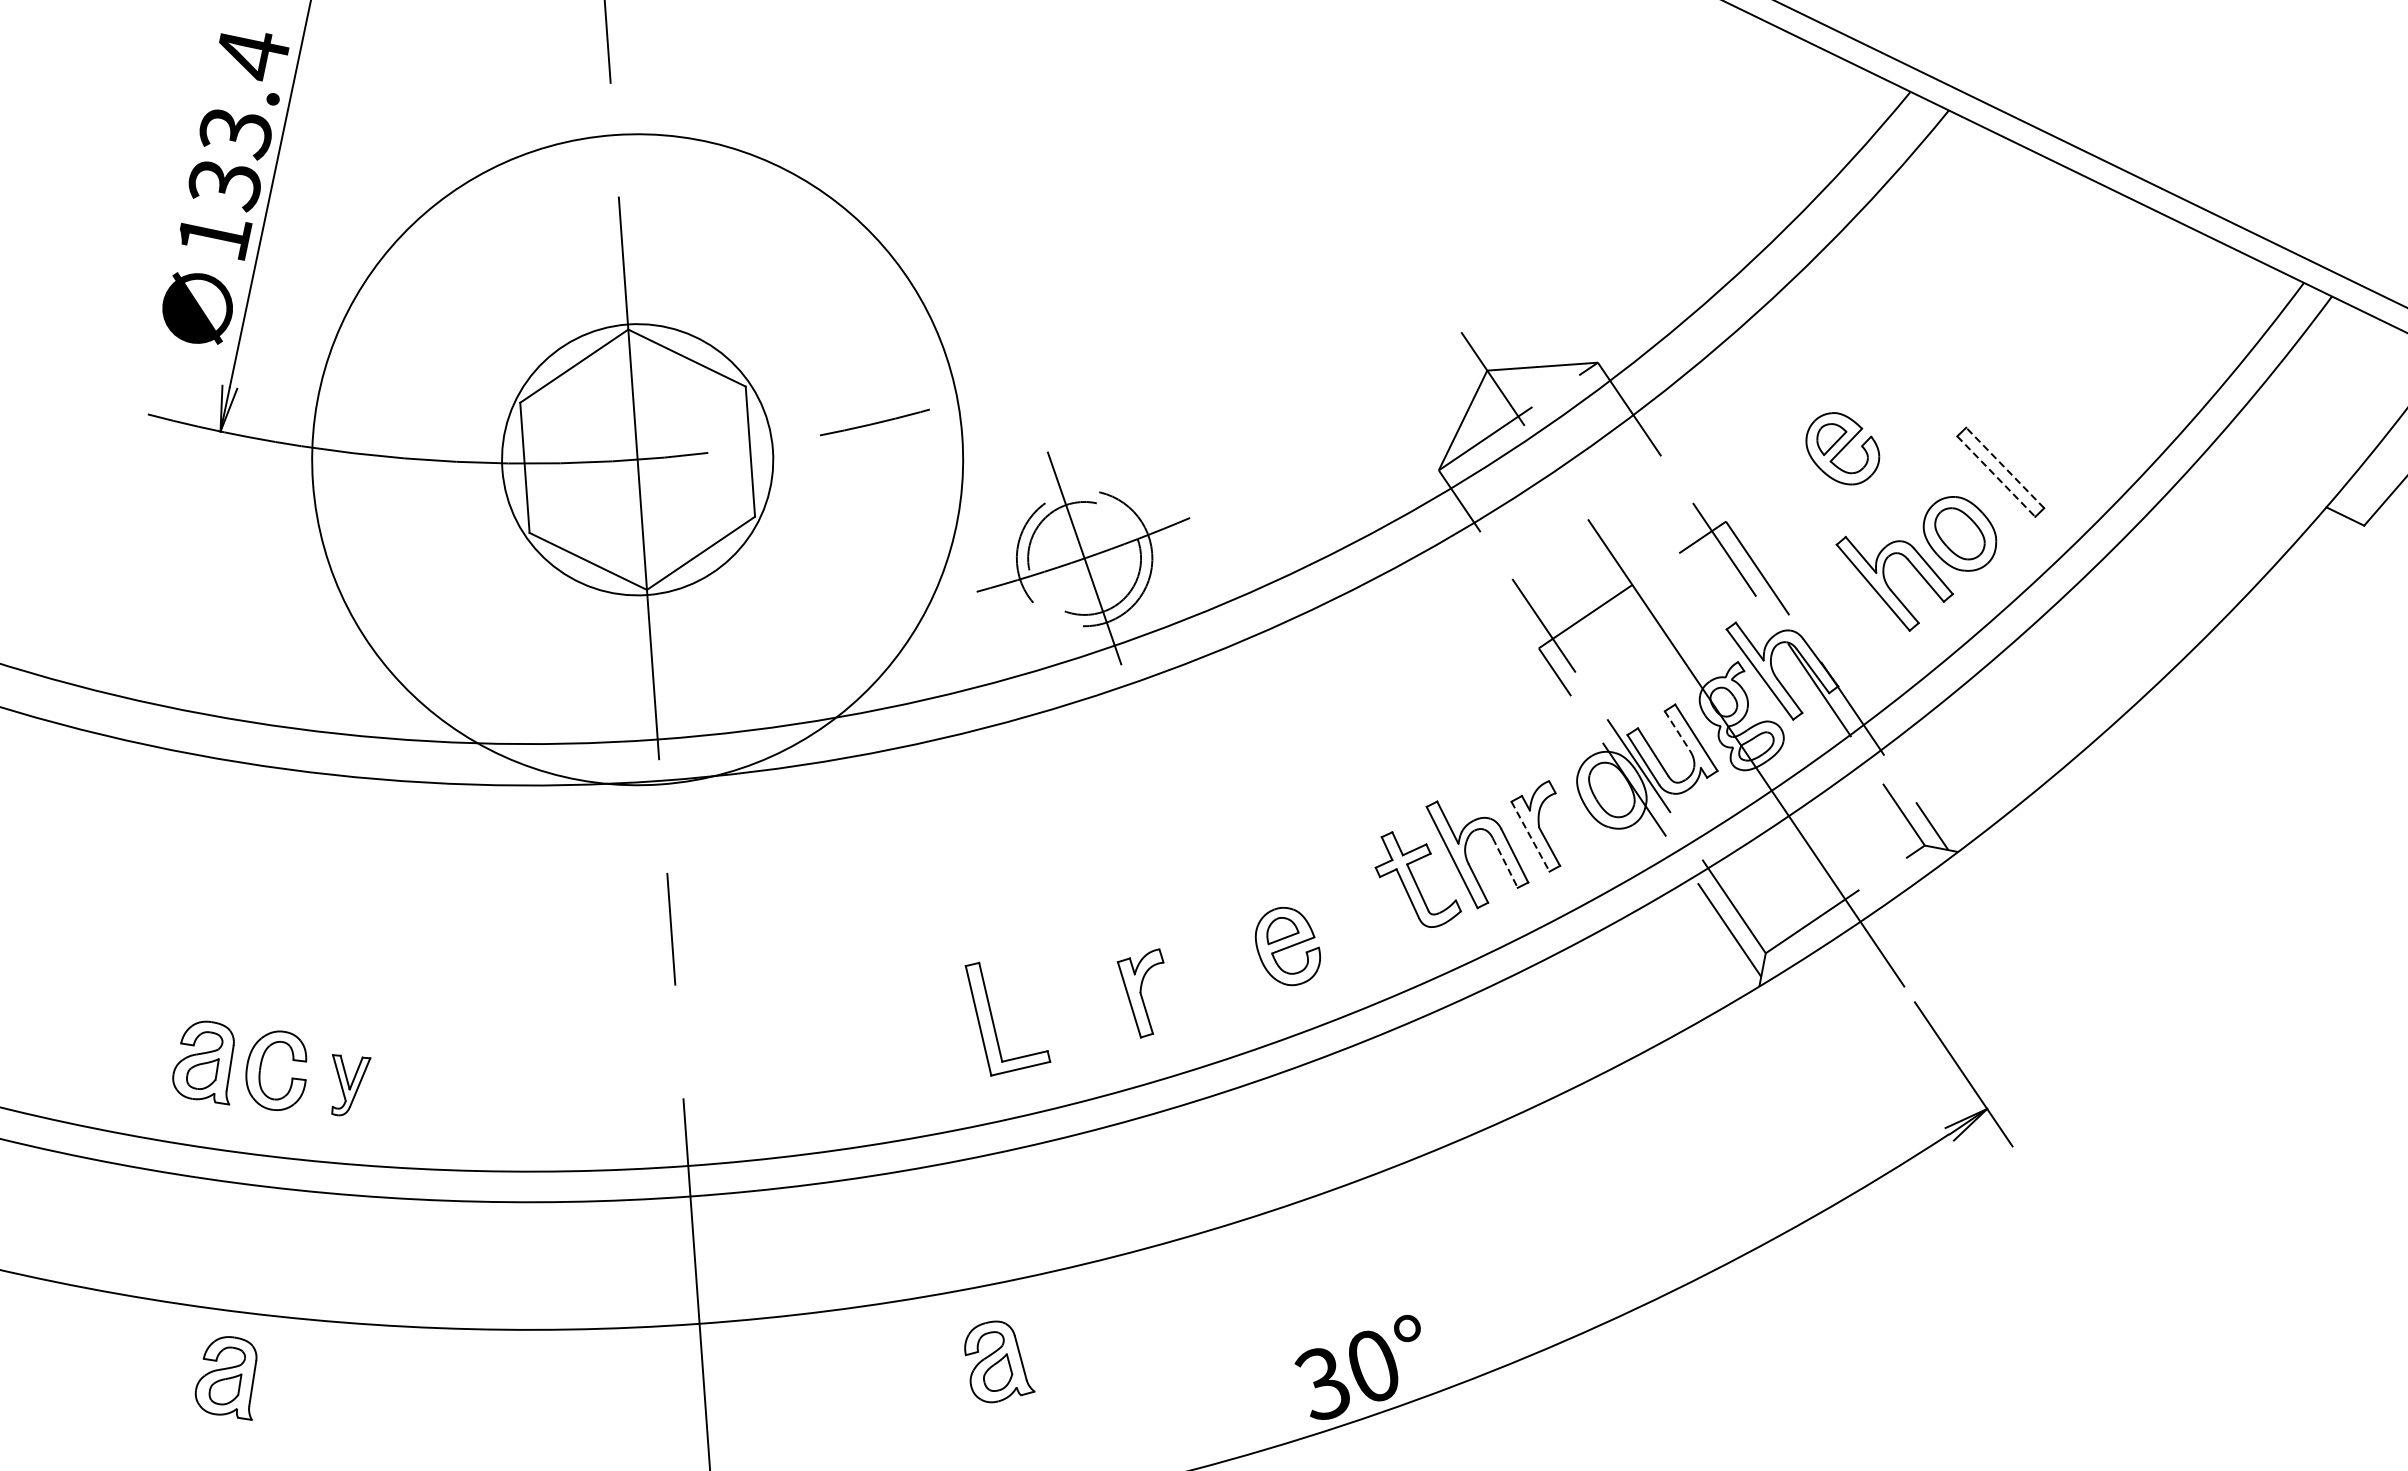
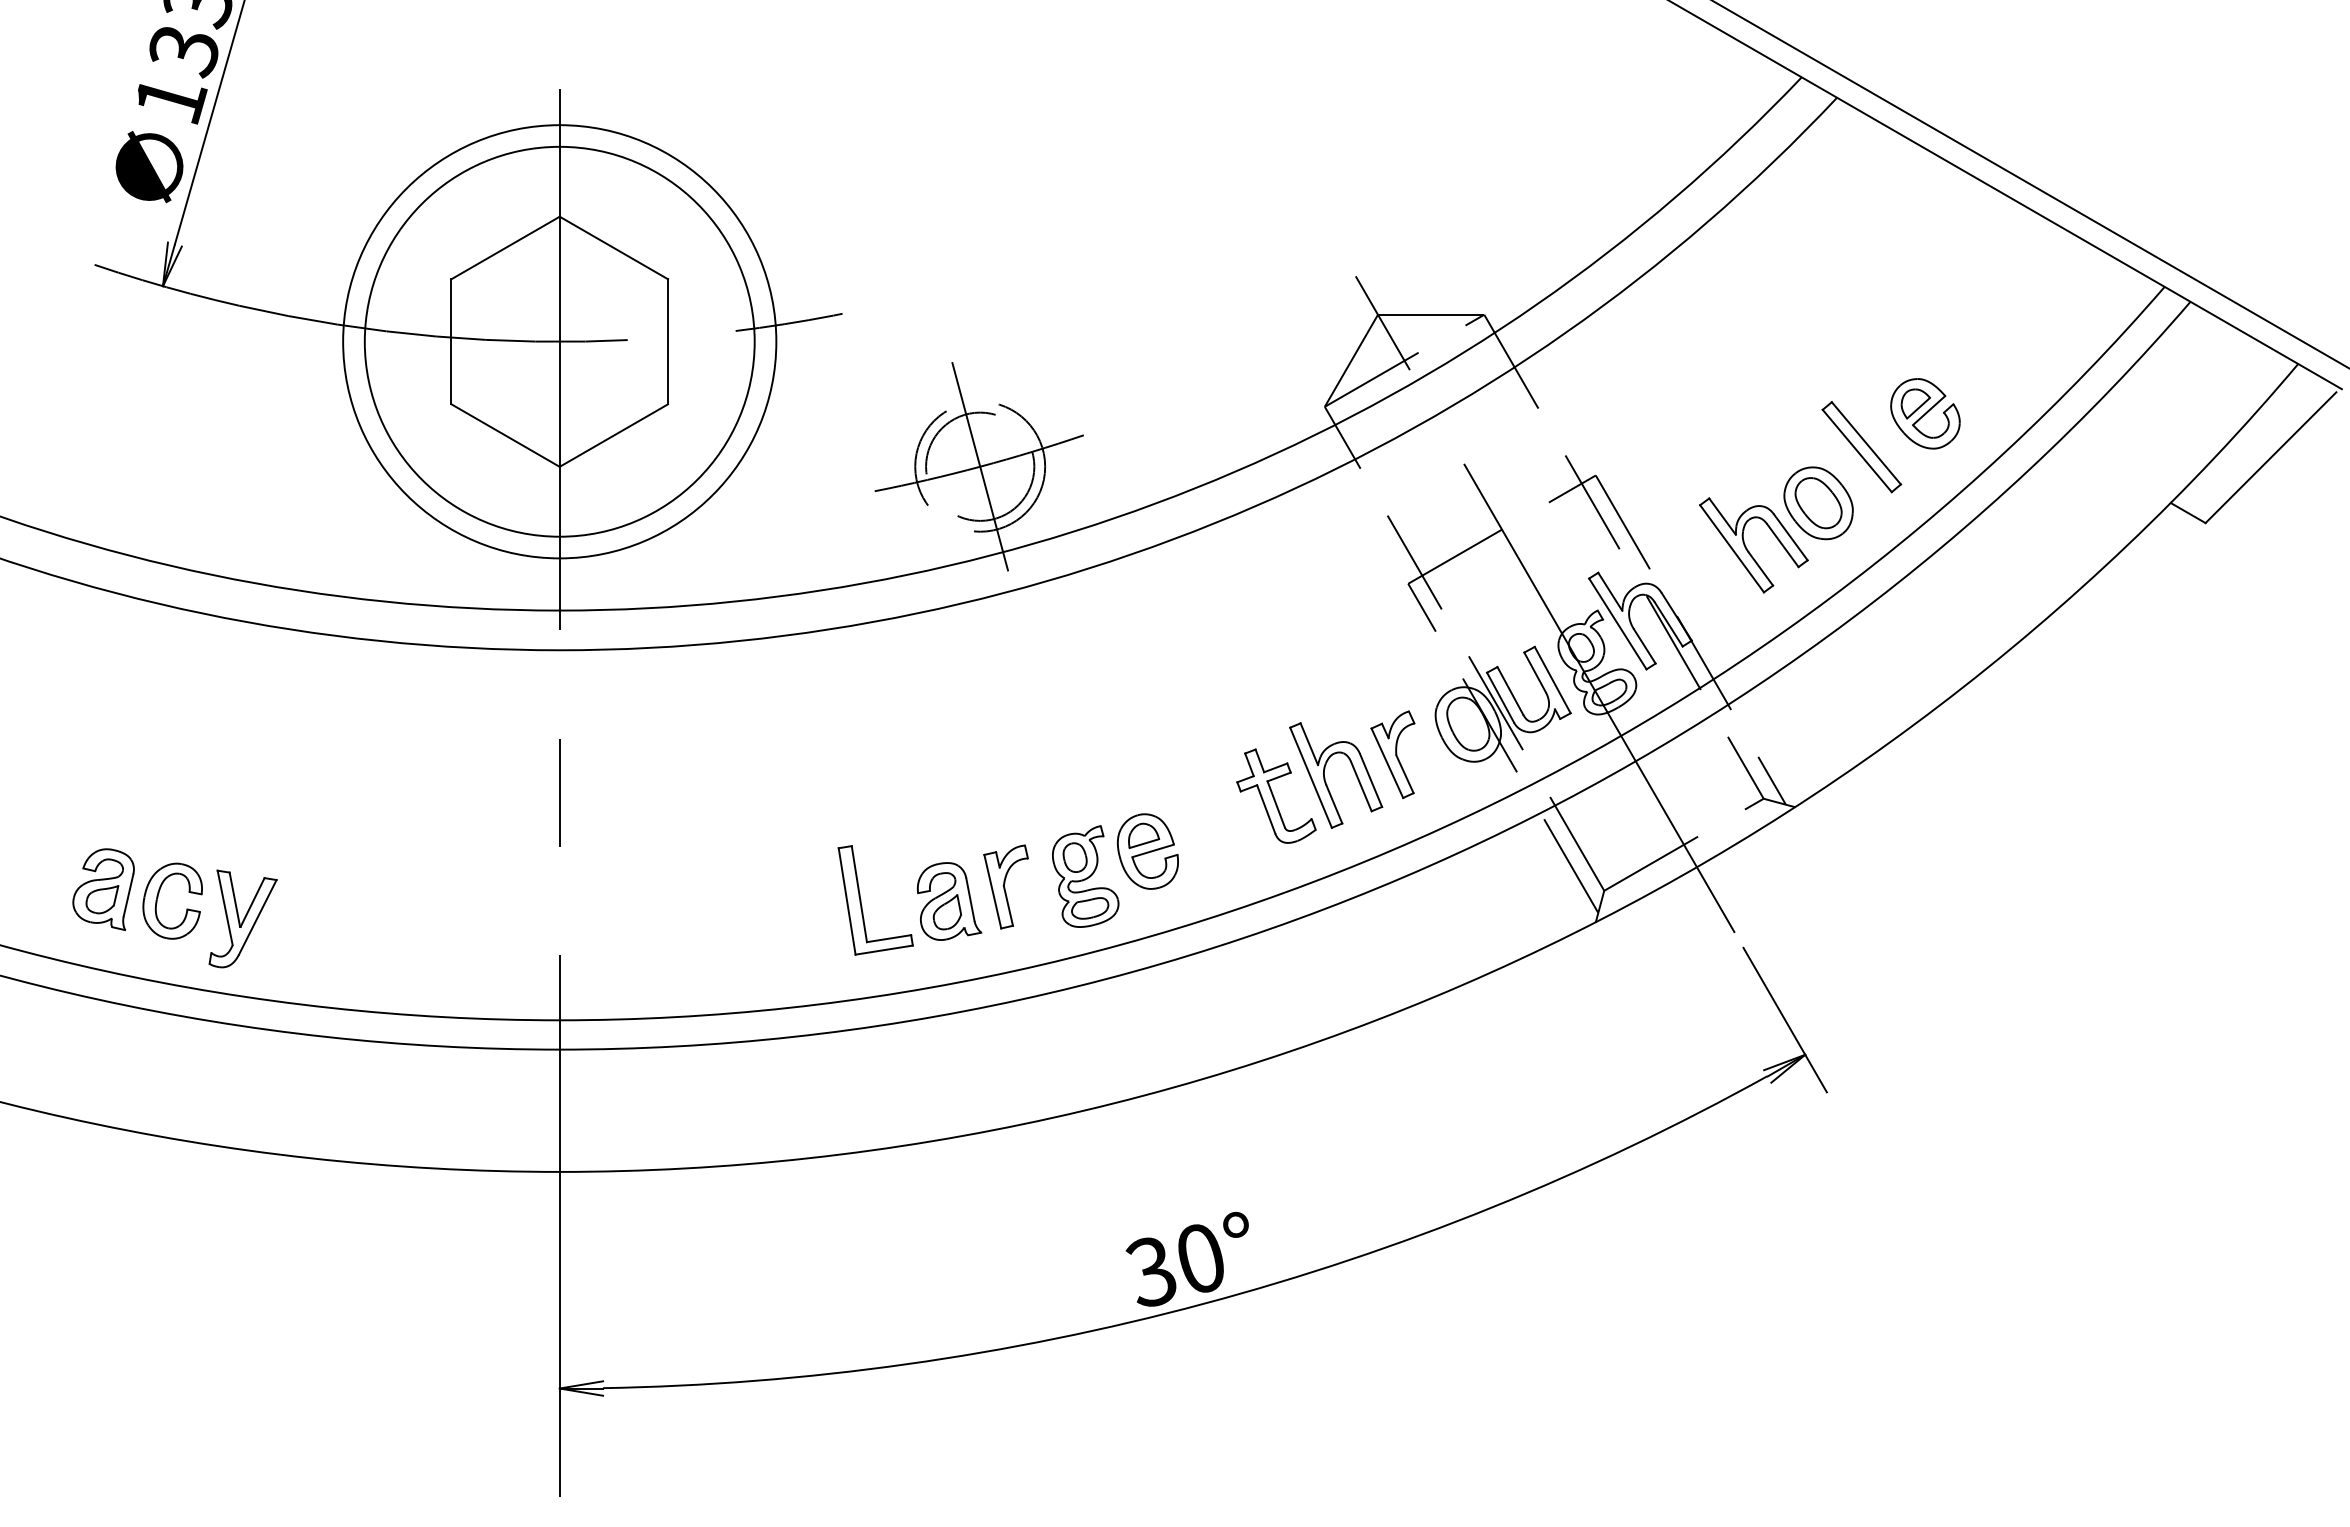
part: (1842, 448) -> (1925, 413), moved
circle: (637, 459) -> (559, 341), size x0.62
circle: (637, 459) -> (559, 341), size x1.67
line: (2005, 468) -> (1866, 443), dashed -> solid
line: (1996, 476) -> (1857, 450), dashed -> solid
line: (1677, 731) -> (1535, 672), dashed -> solid
line: (1530, 836) -> (1387, 763), dashed -> solid
line: (1505, 862) -> (1361, 786), dashed -> solid
part: (1224, 977) -> (1085, 876), added
part: (350, 1083) -> (242, 918), size x1.67
part: (999, 1361) -> (949, 901), moved
part: (226, 1379) -> (103, 1192), removed

